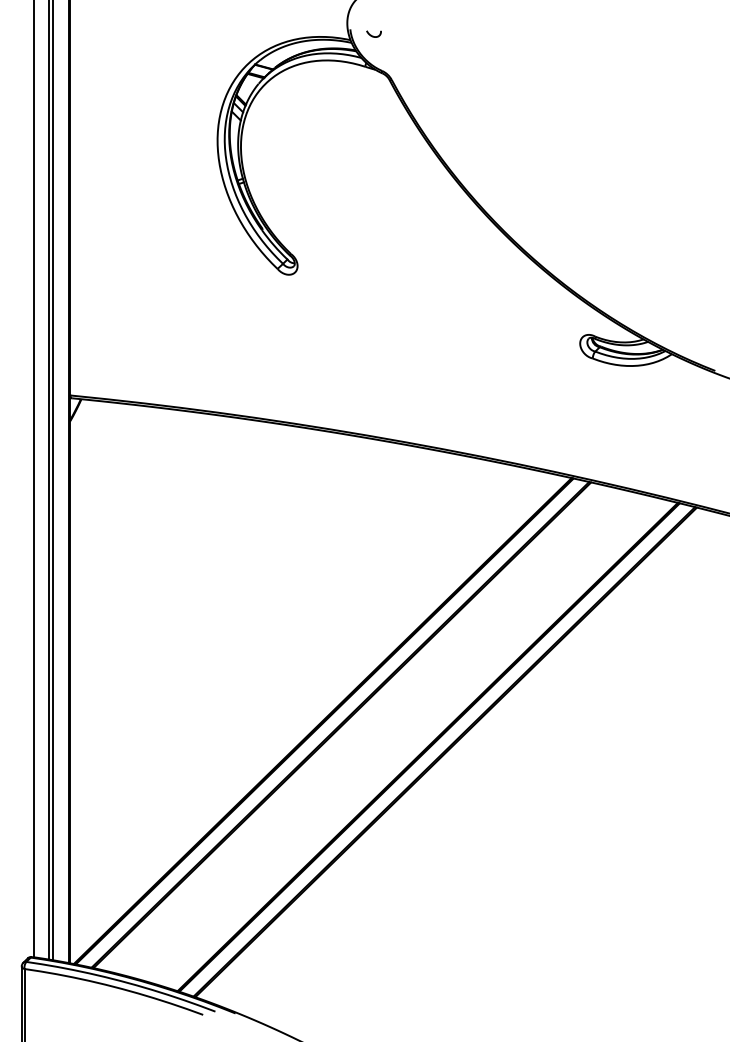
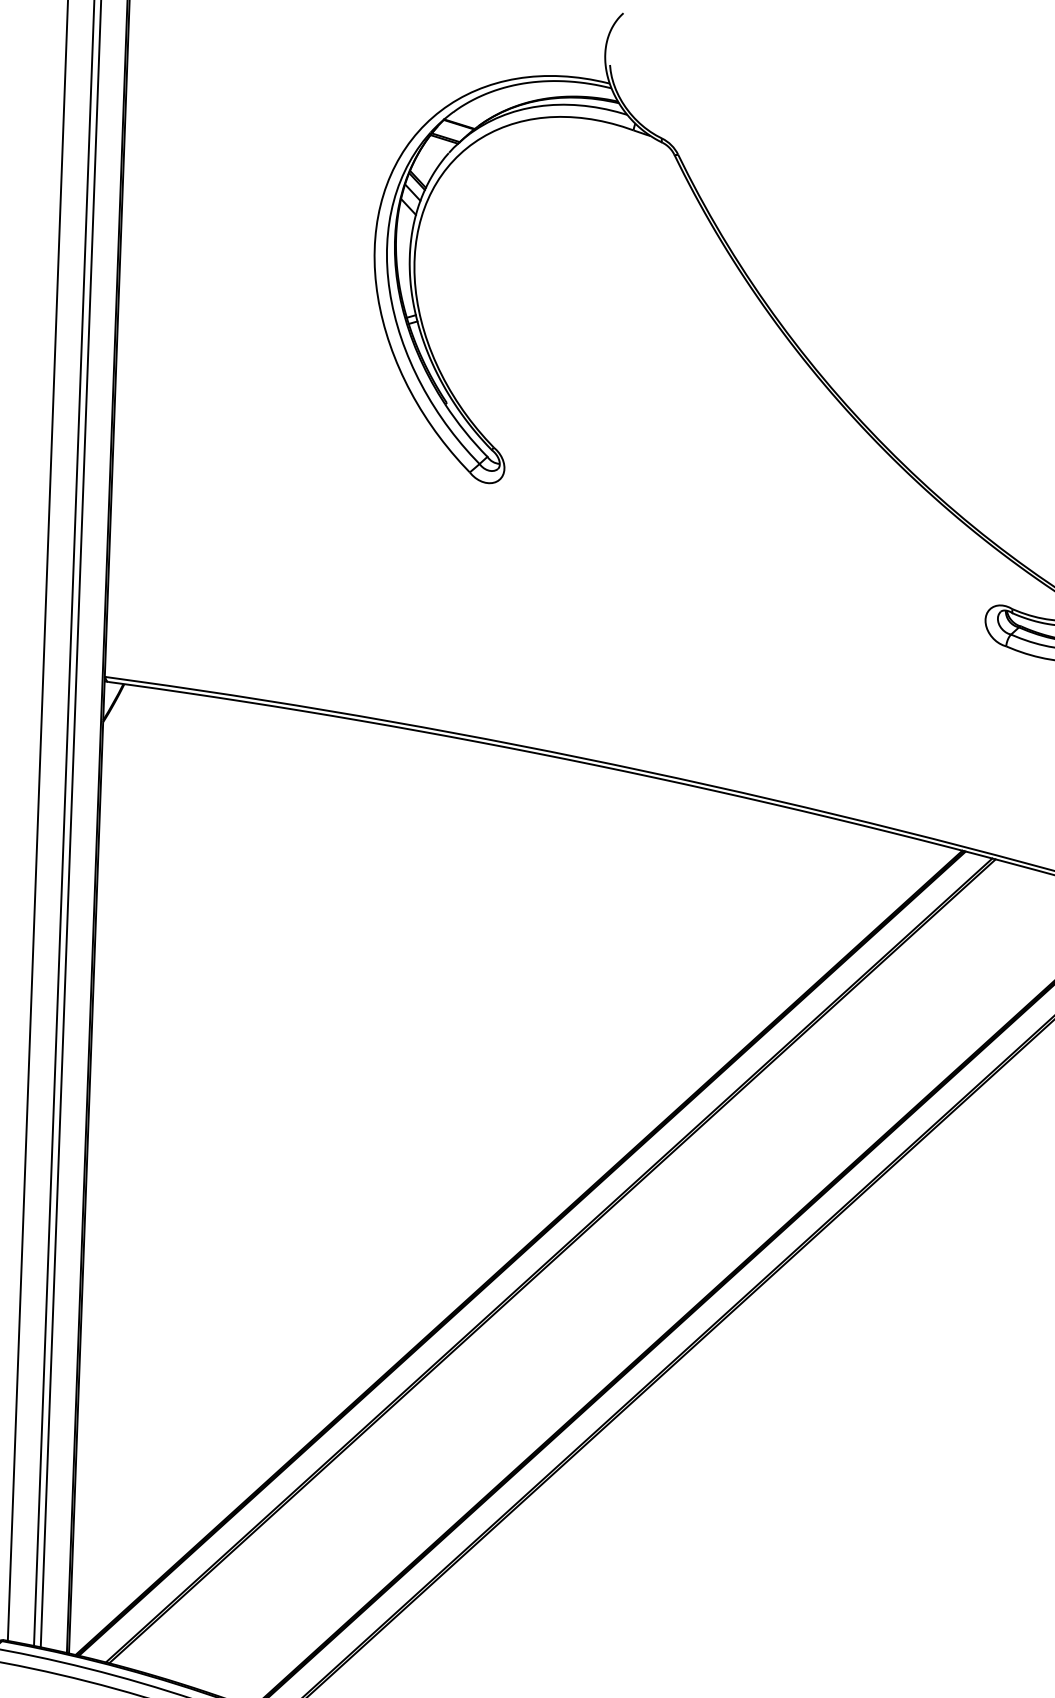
curve: (373, 35) -> (649, 77), removed

